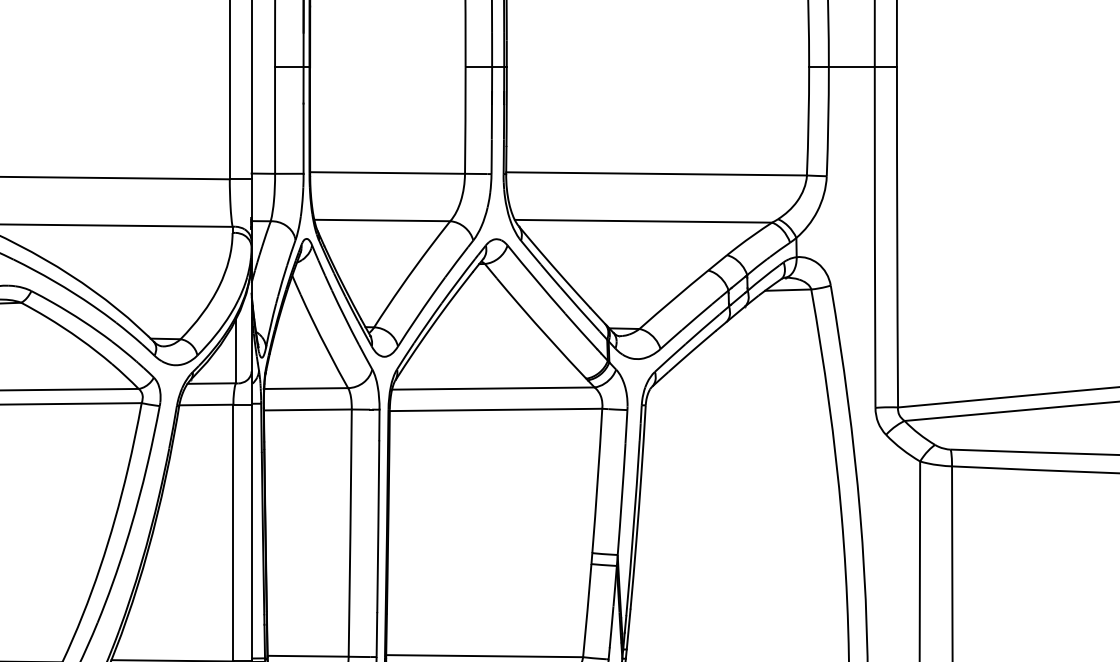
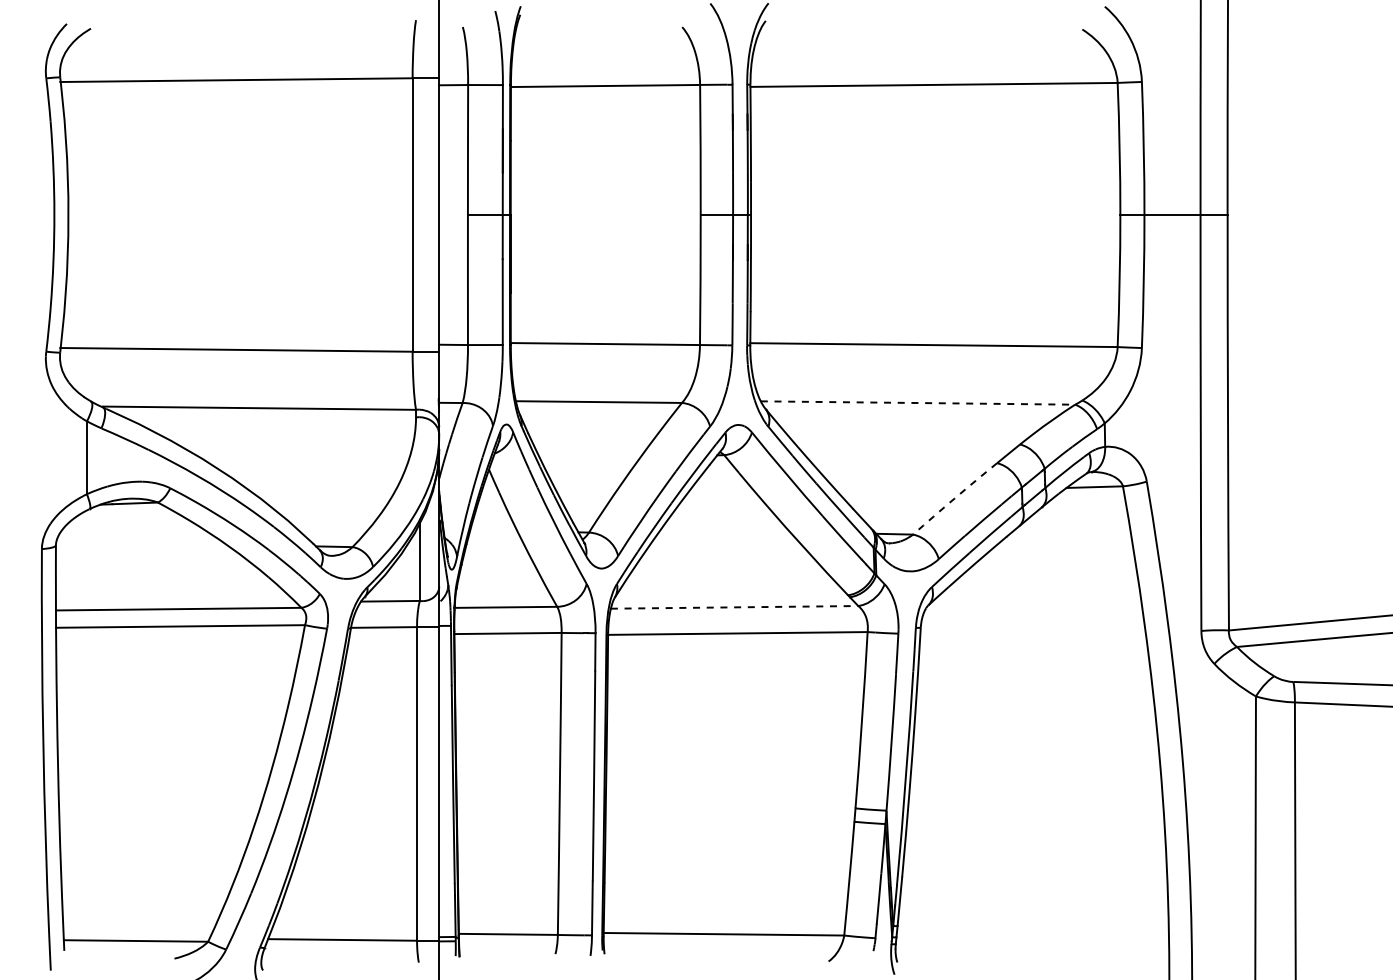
line: (643, 221) -> (918, 403), solid -> dashed
arc: (673, 299) -> (954, 498), solid -> dashed
line: (493, 388) -> (734, 607), solid -> dashed

